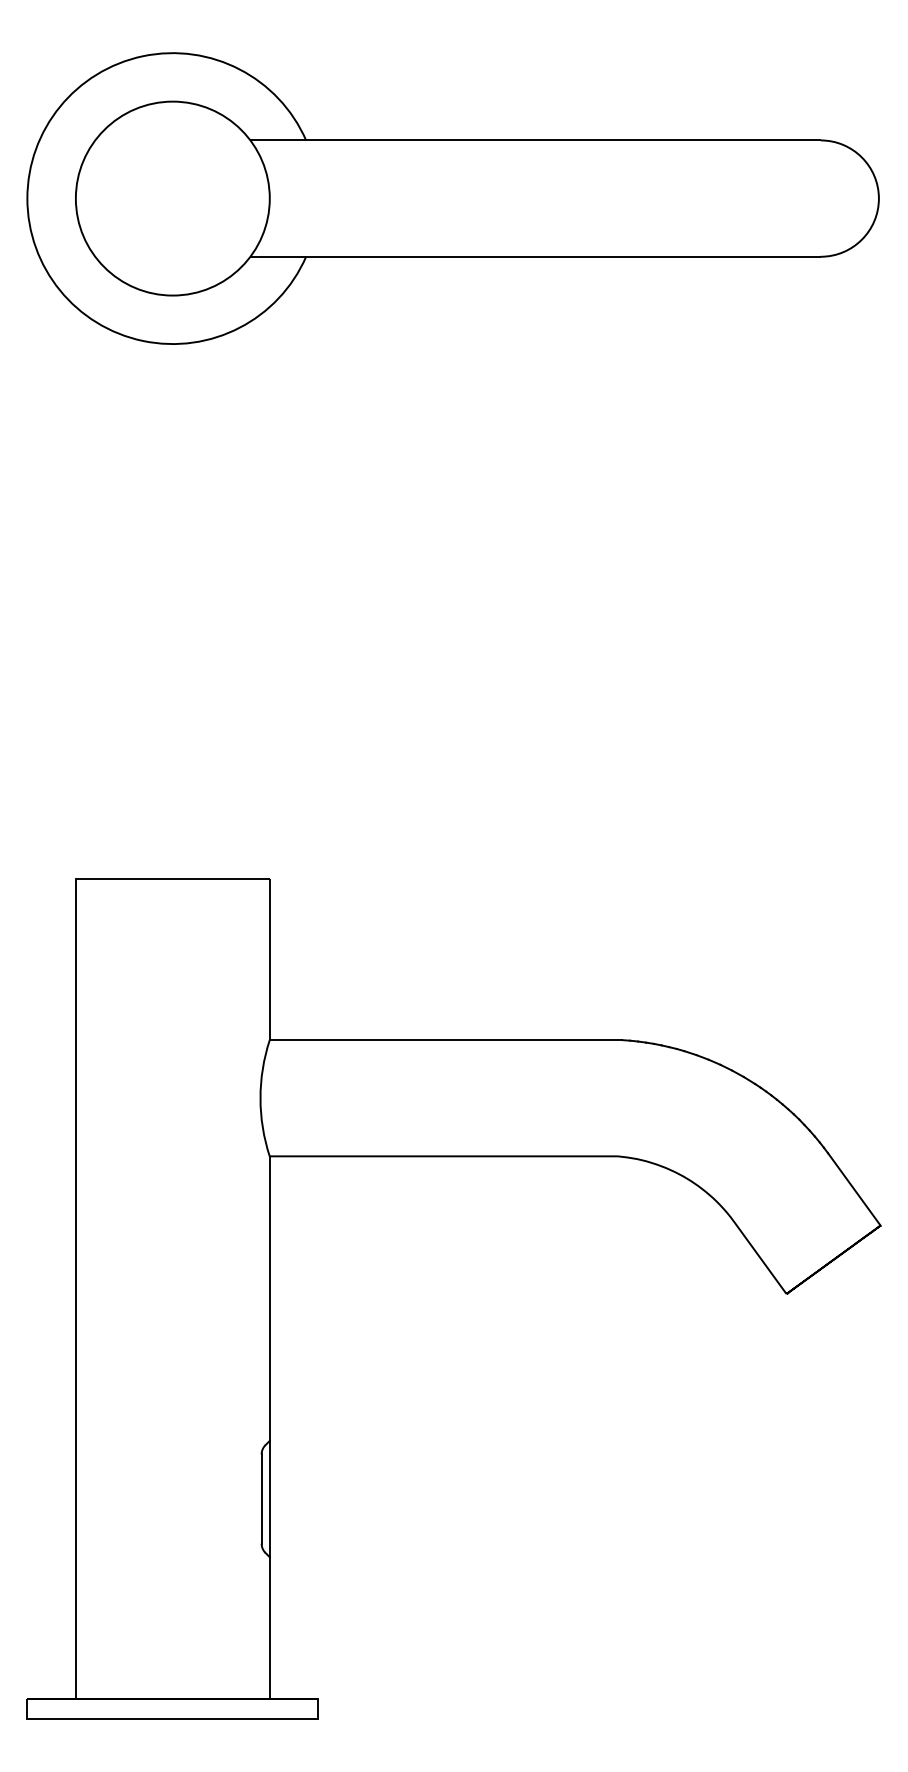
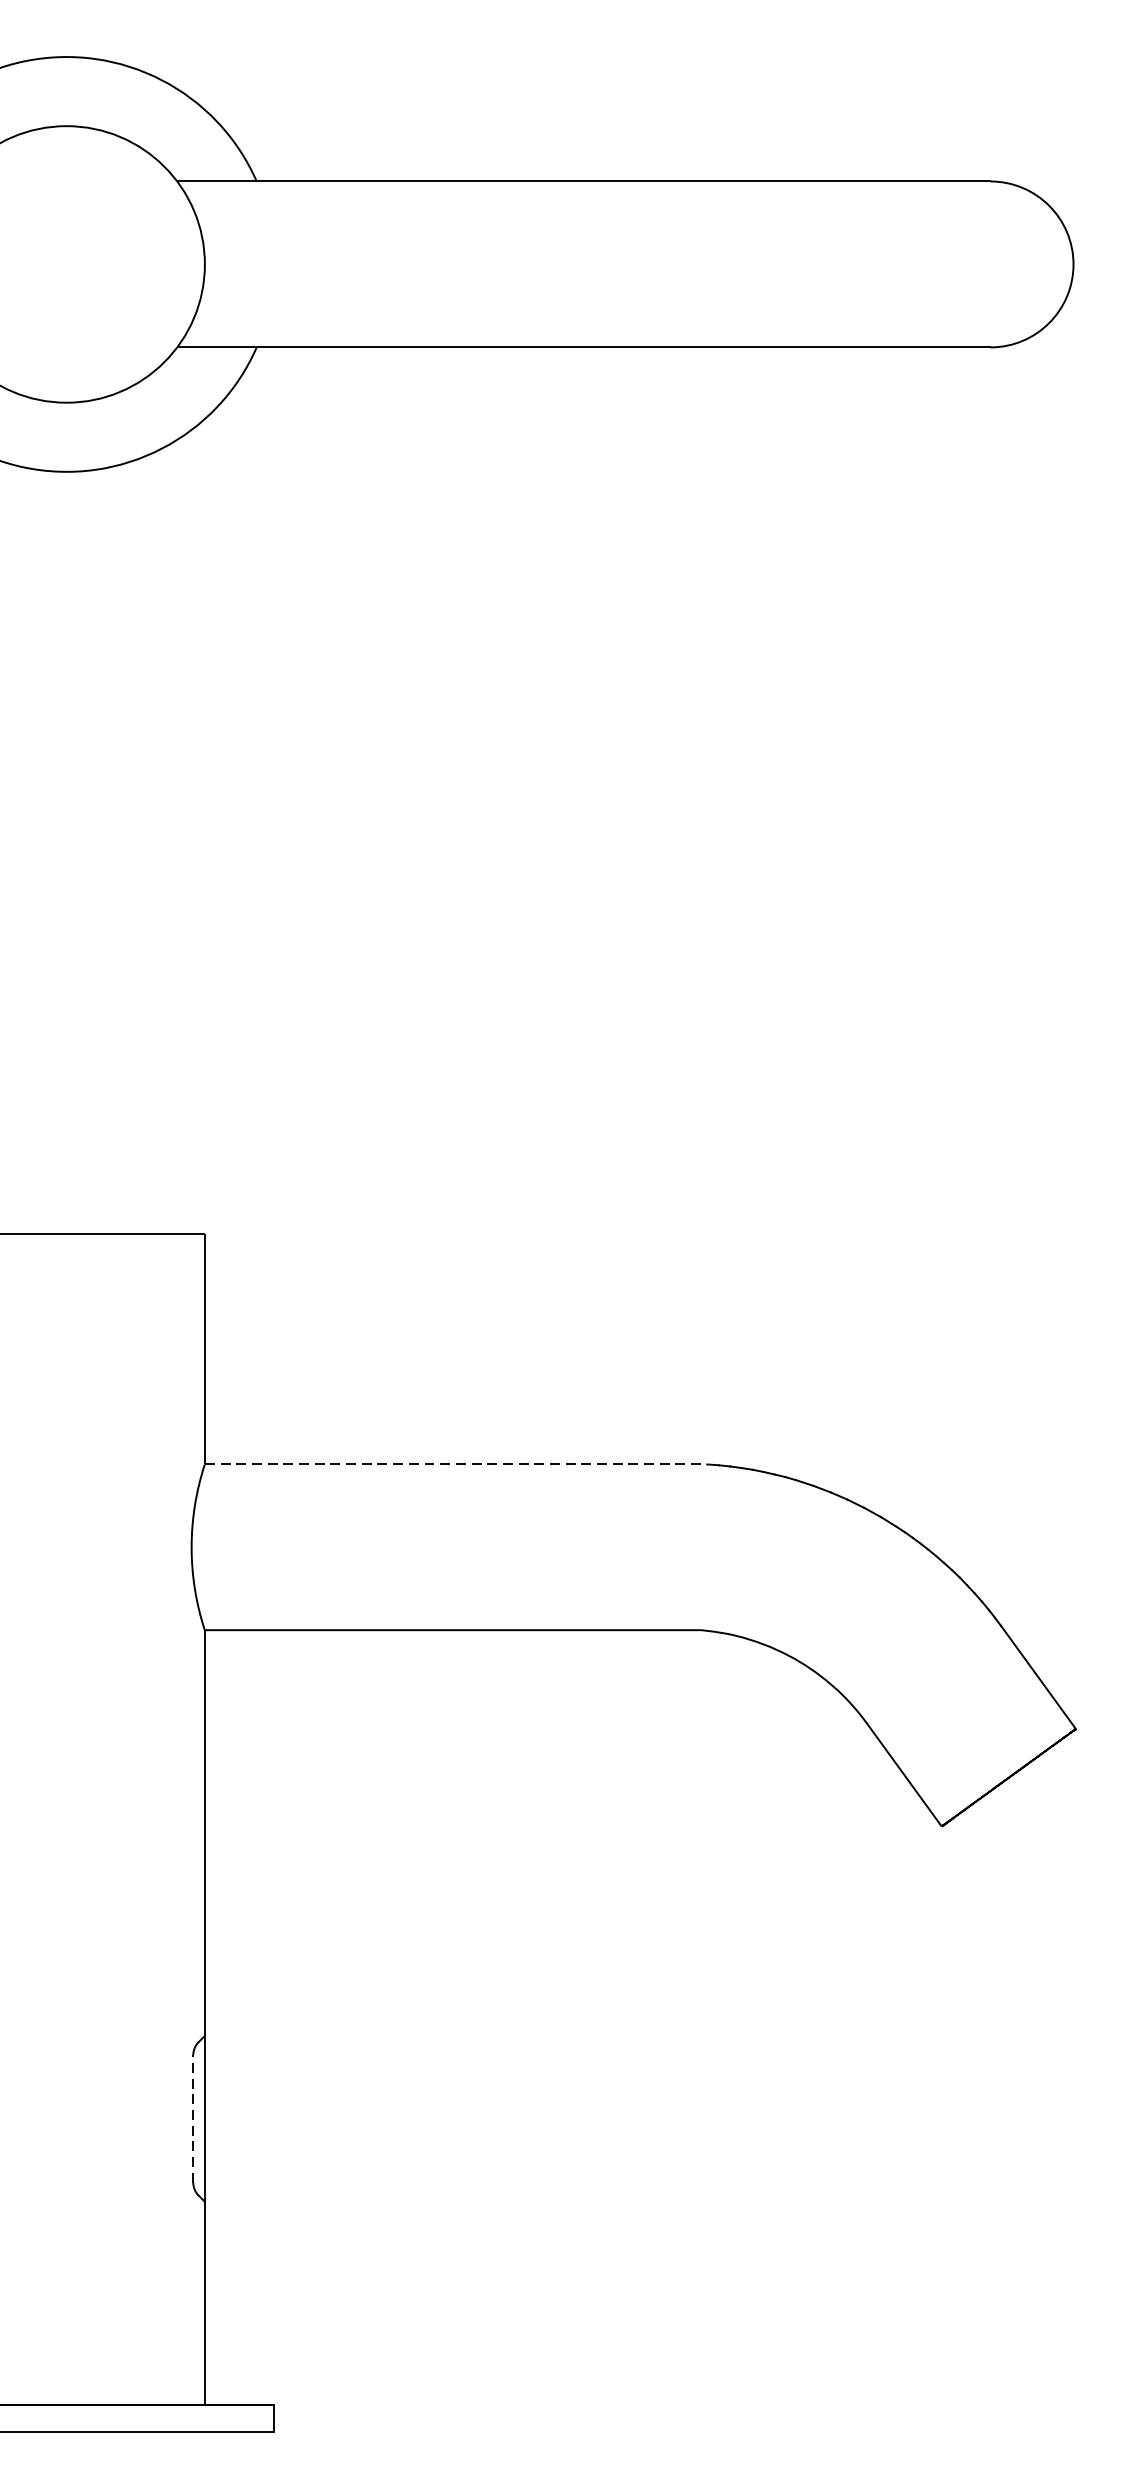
line: (446, 1040) -> (456, 1464), solid -> dashed
line: (261, 1499) -> (193, 2119), solid -> dashed

